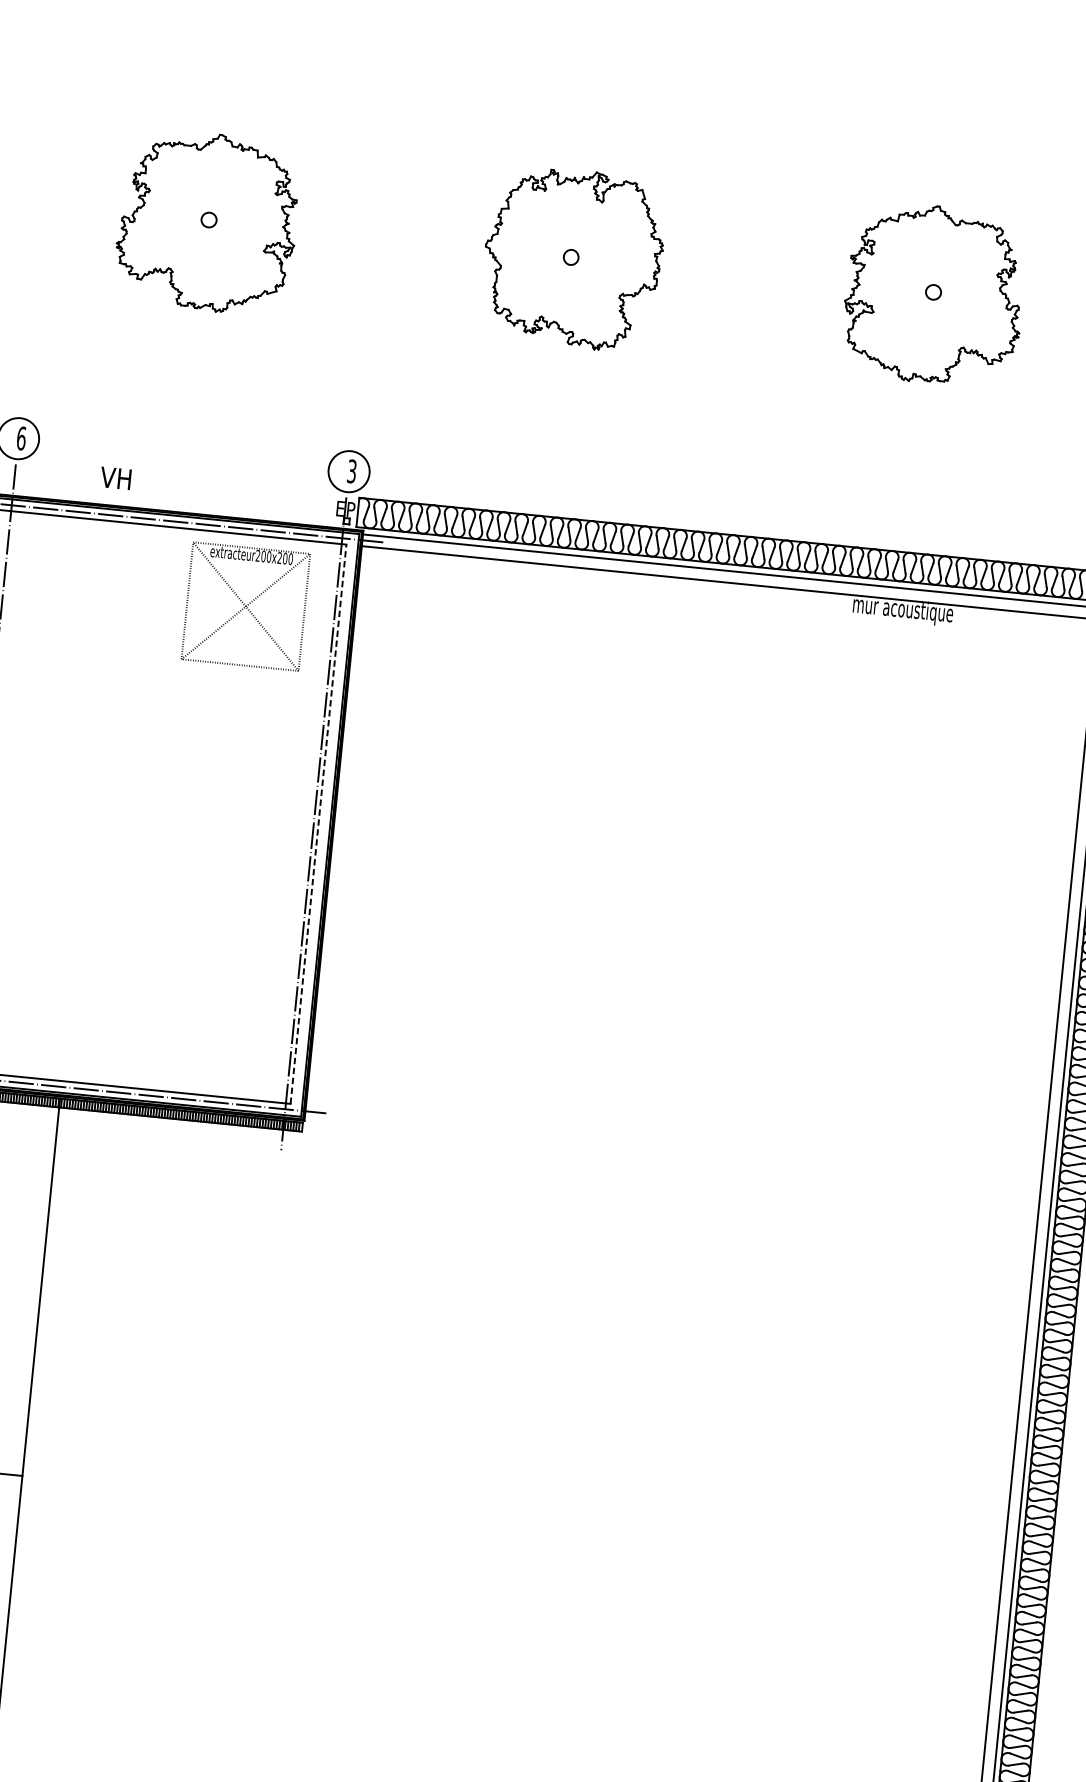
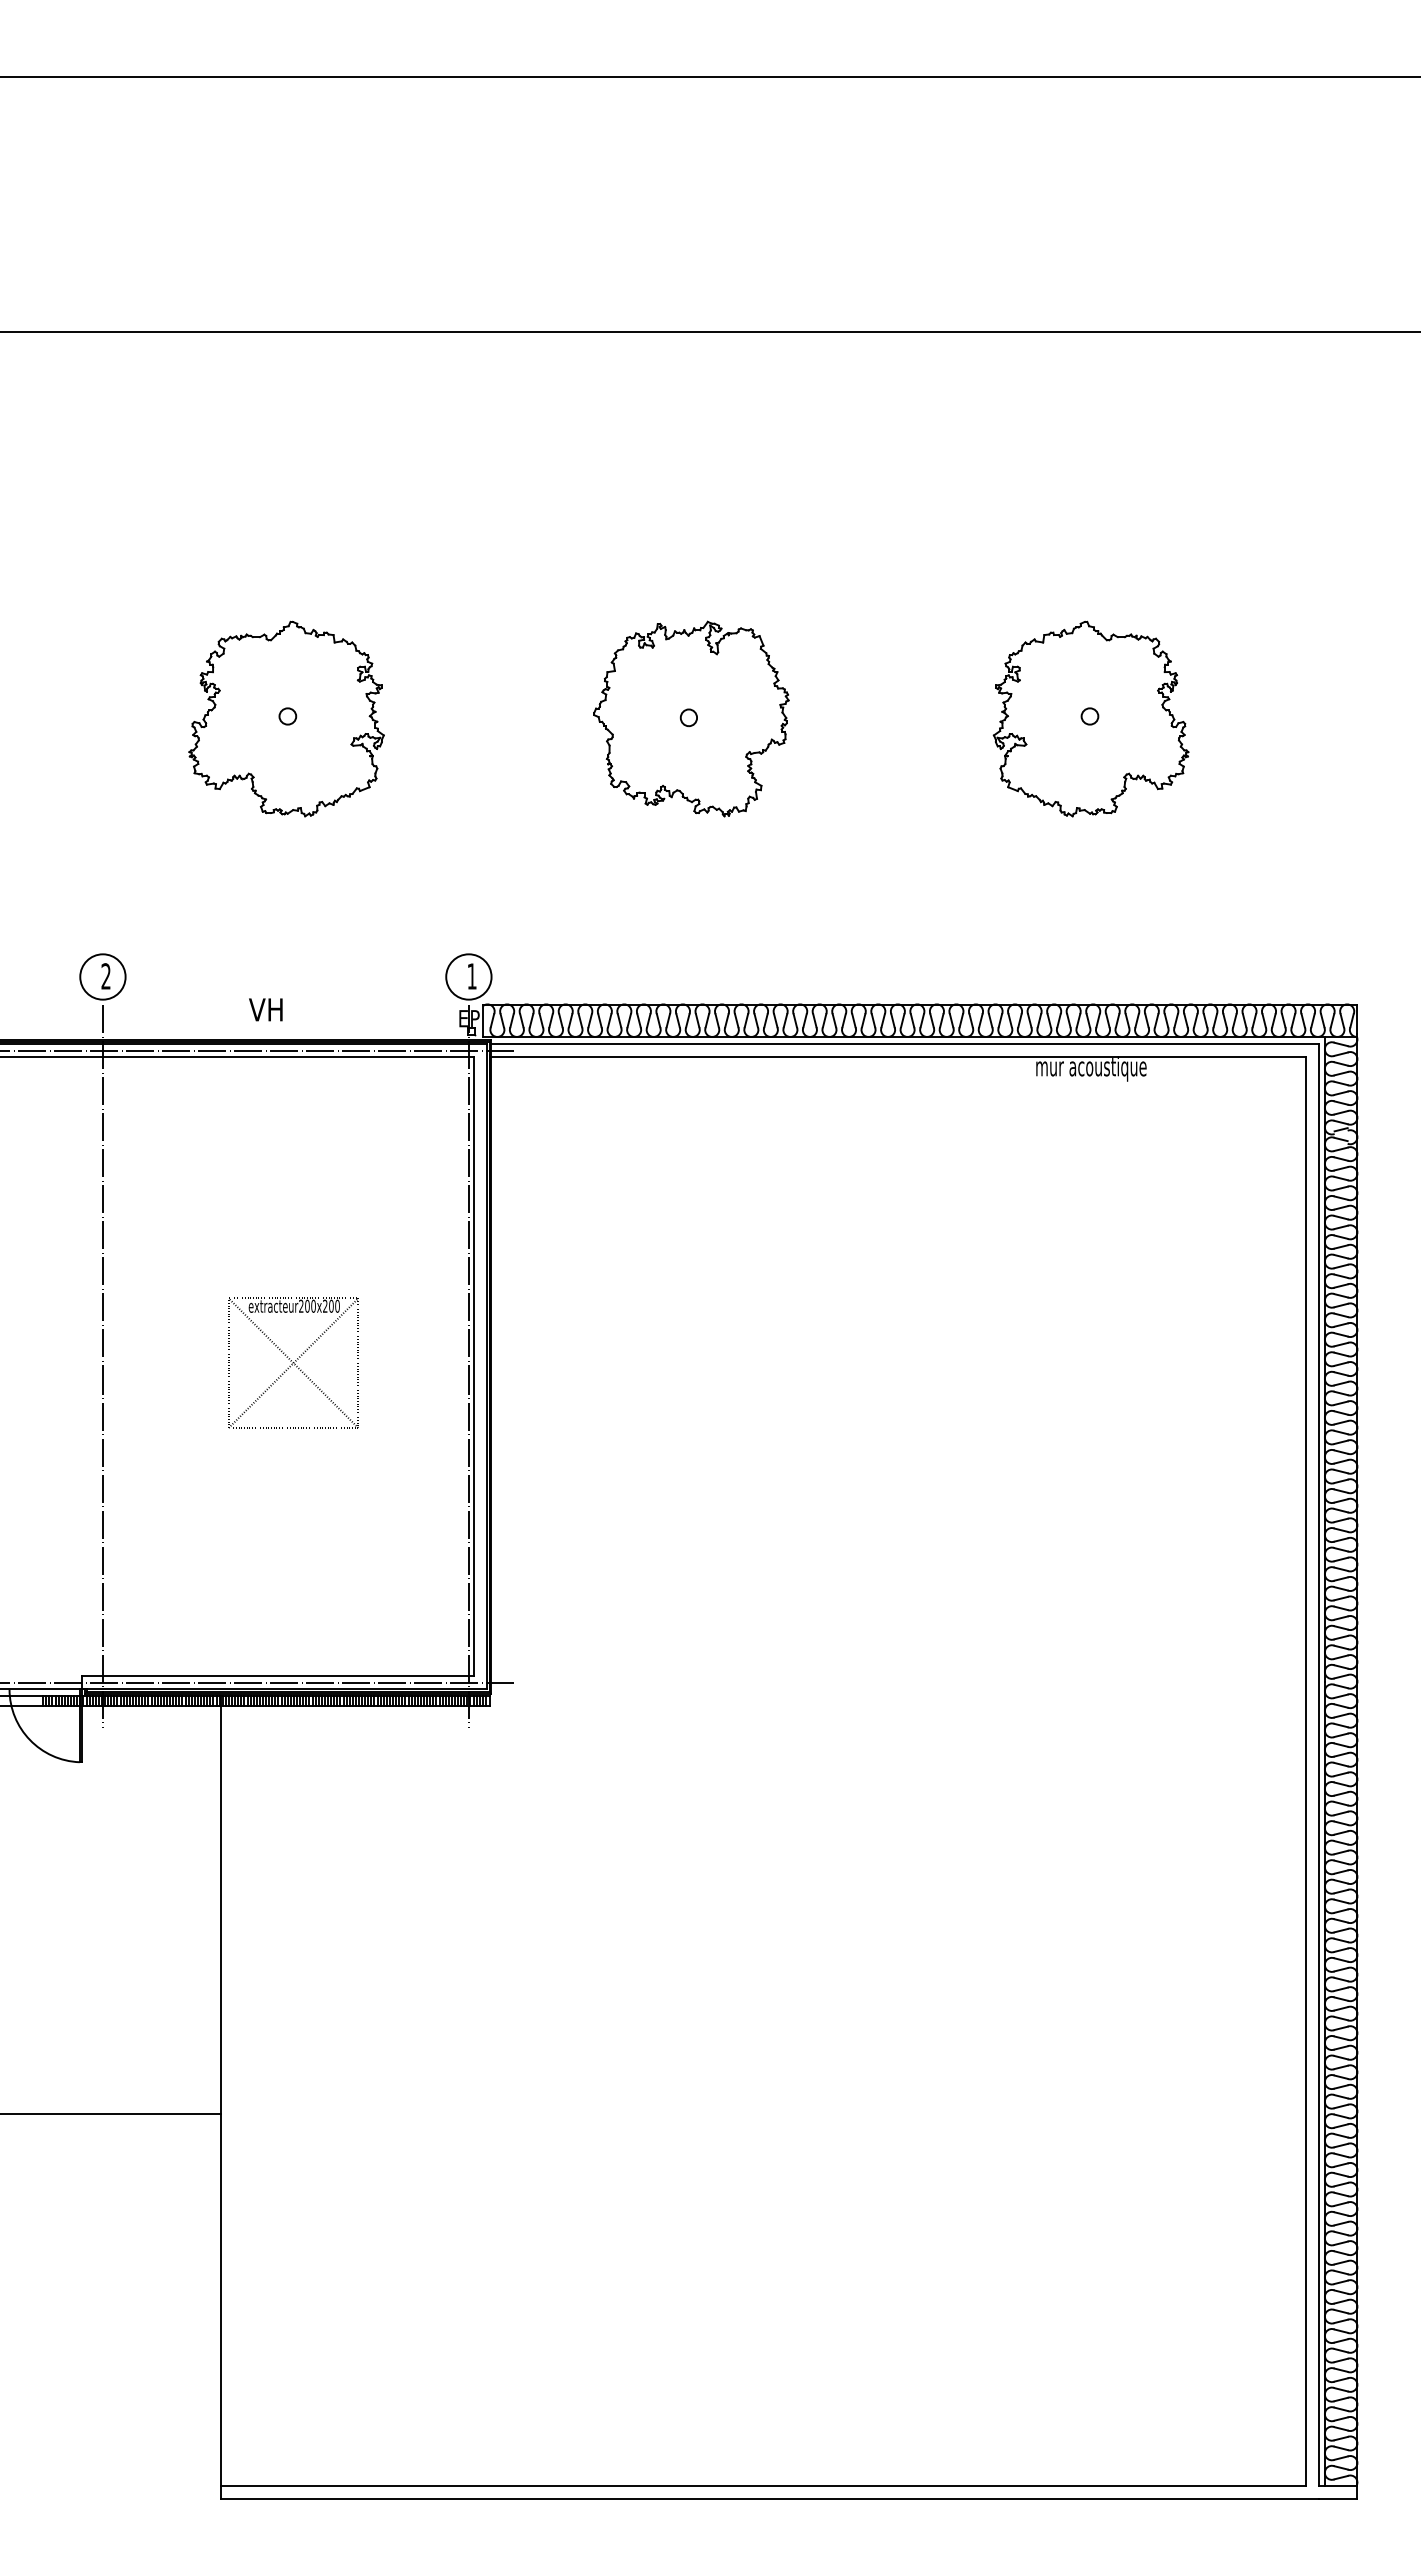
text: (20, 438) -> (105, 976), 6 -> 2
text: (351, 471) -> (471, 976), 3 -> 1
text: (115, 478) -> (265, 1009), moved
part: (245, 605) -> (293, 1362), moved
line: (318, 823) -> (473, 1366), dashed -> solid

